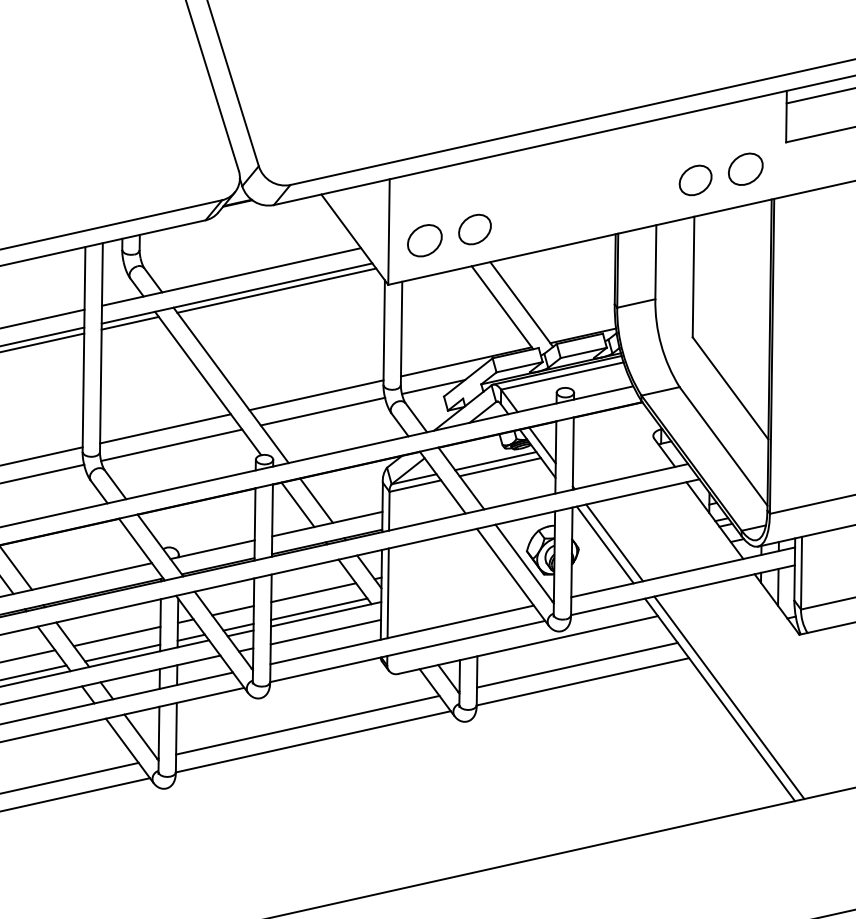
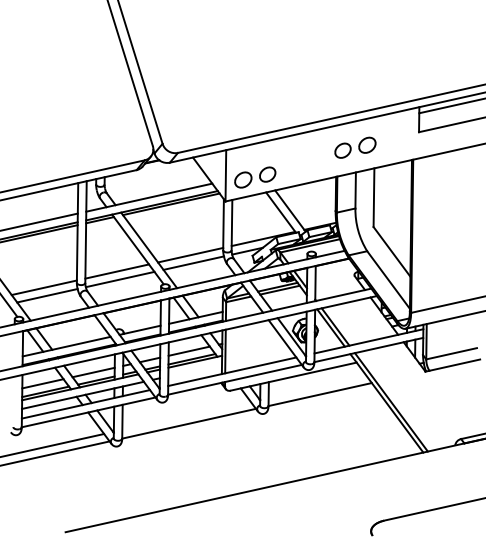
part: (721, 173) -> (355, 147), moved
line: (326, 632) -> (195, 370), removed
line: (577, 665) -> (317, 386), removed
line: (308, 724) -> (186, 415), removed

